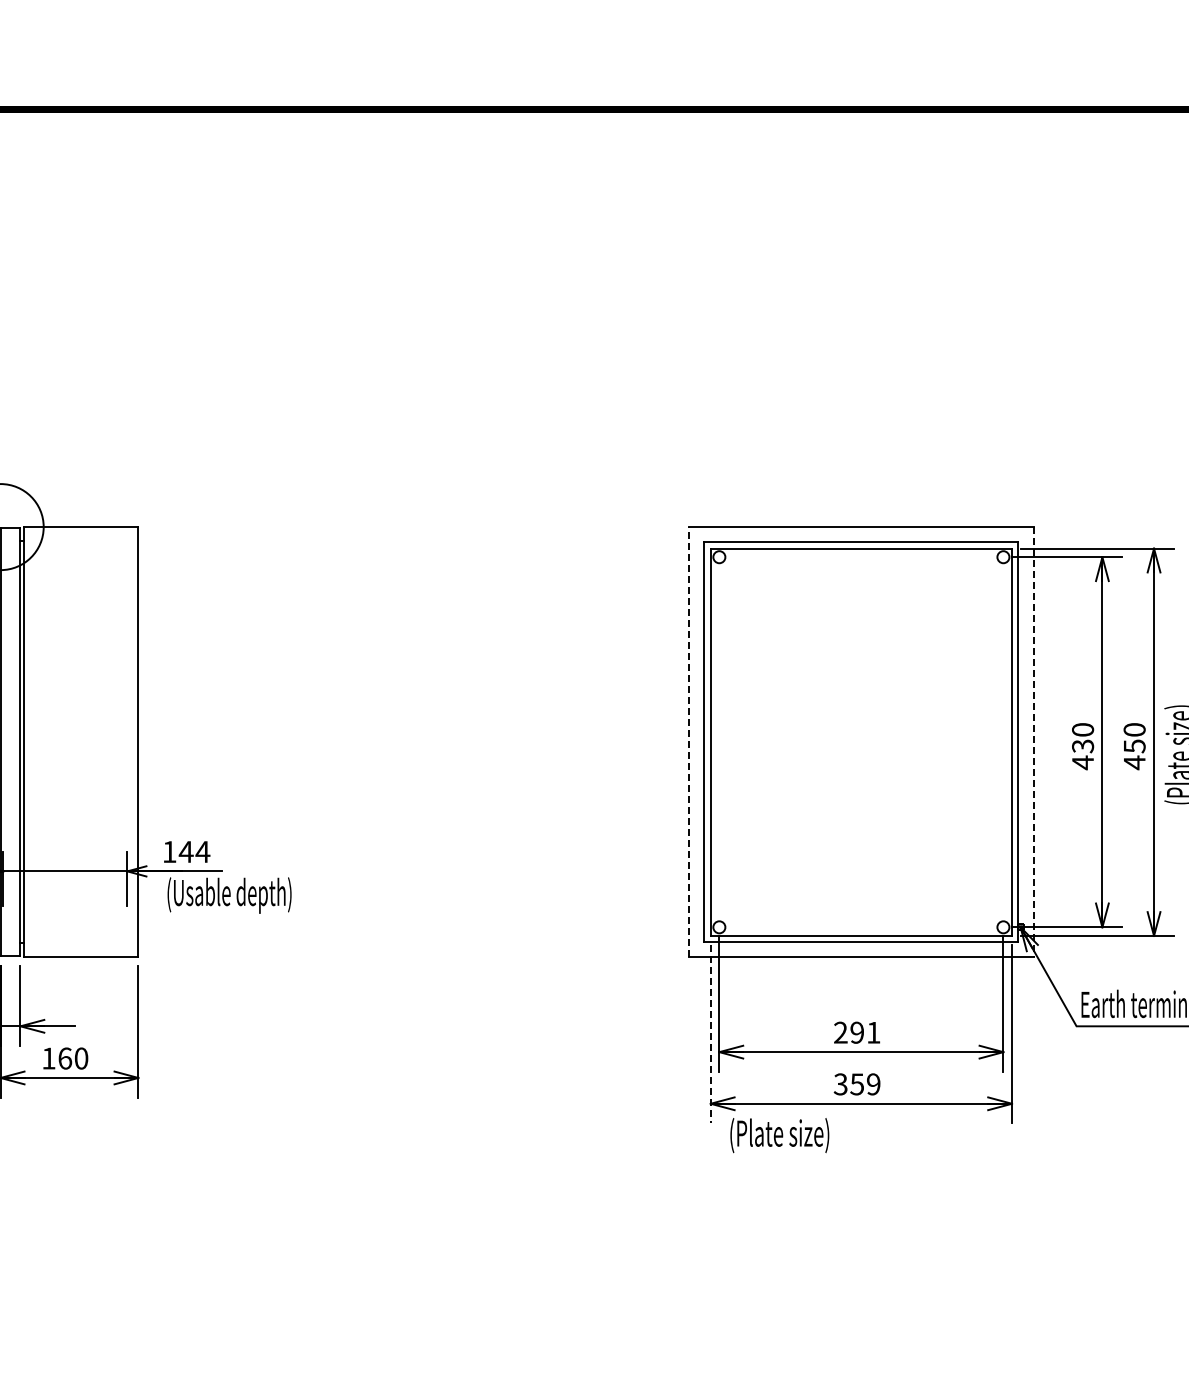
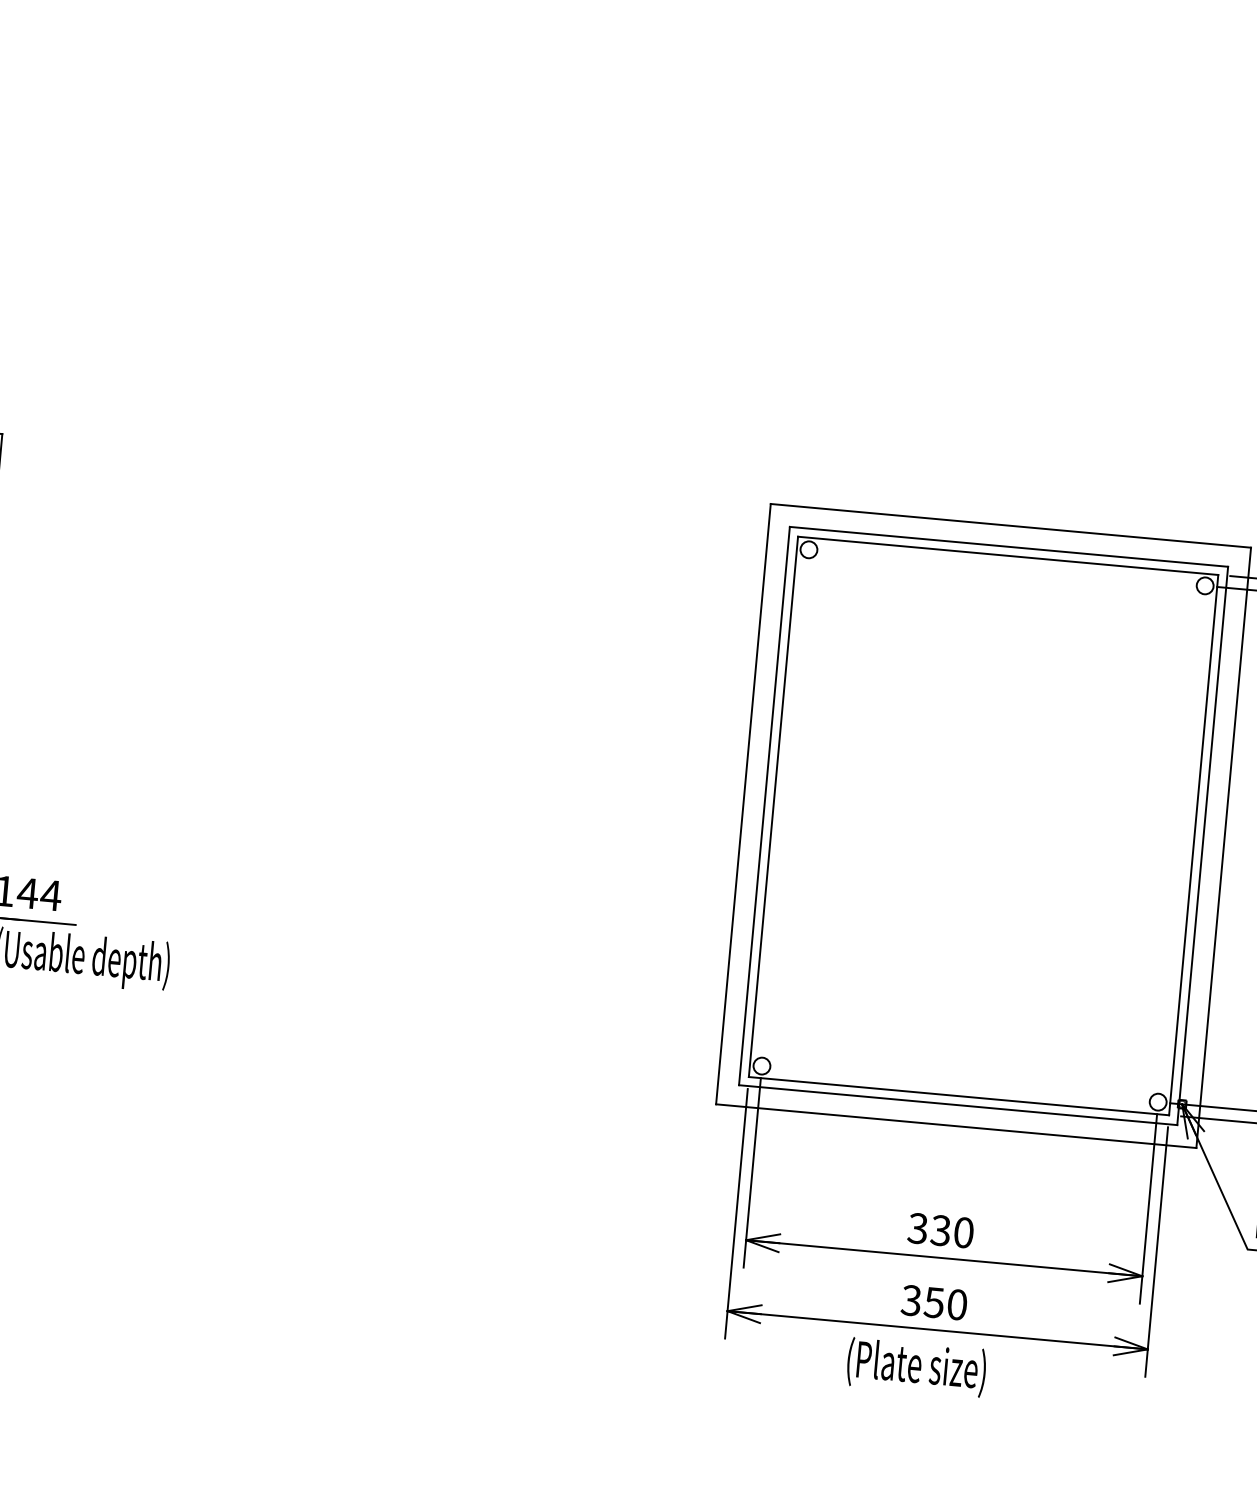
line: (689, 741) -> (743, 803), dashed -> solid
line: (1033, 742) -> (1223, 848), dashed -> solid
text: (856, 1032) -> (939, 1230), 291 -> 330
line: (710, 1034) -> (735, 1214), dashed -> solid
text: (873, 1084) -> (957, 1304), 359 -> 350
text: (779, 1135) -> (916, 1367), moved

